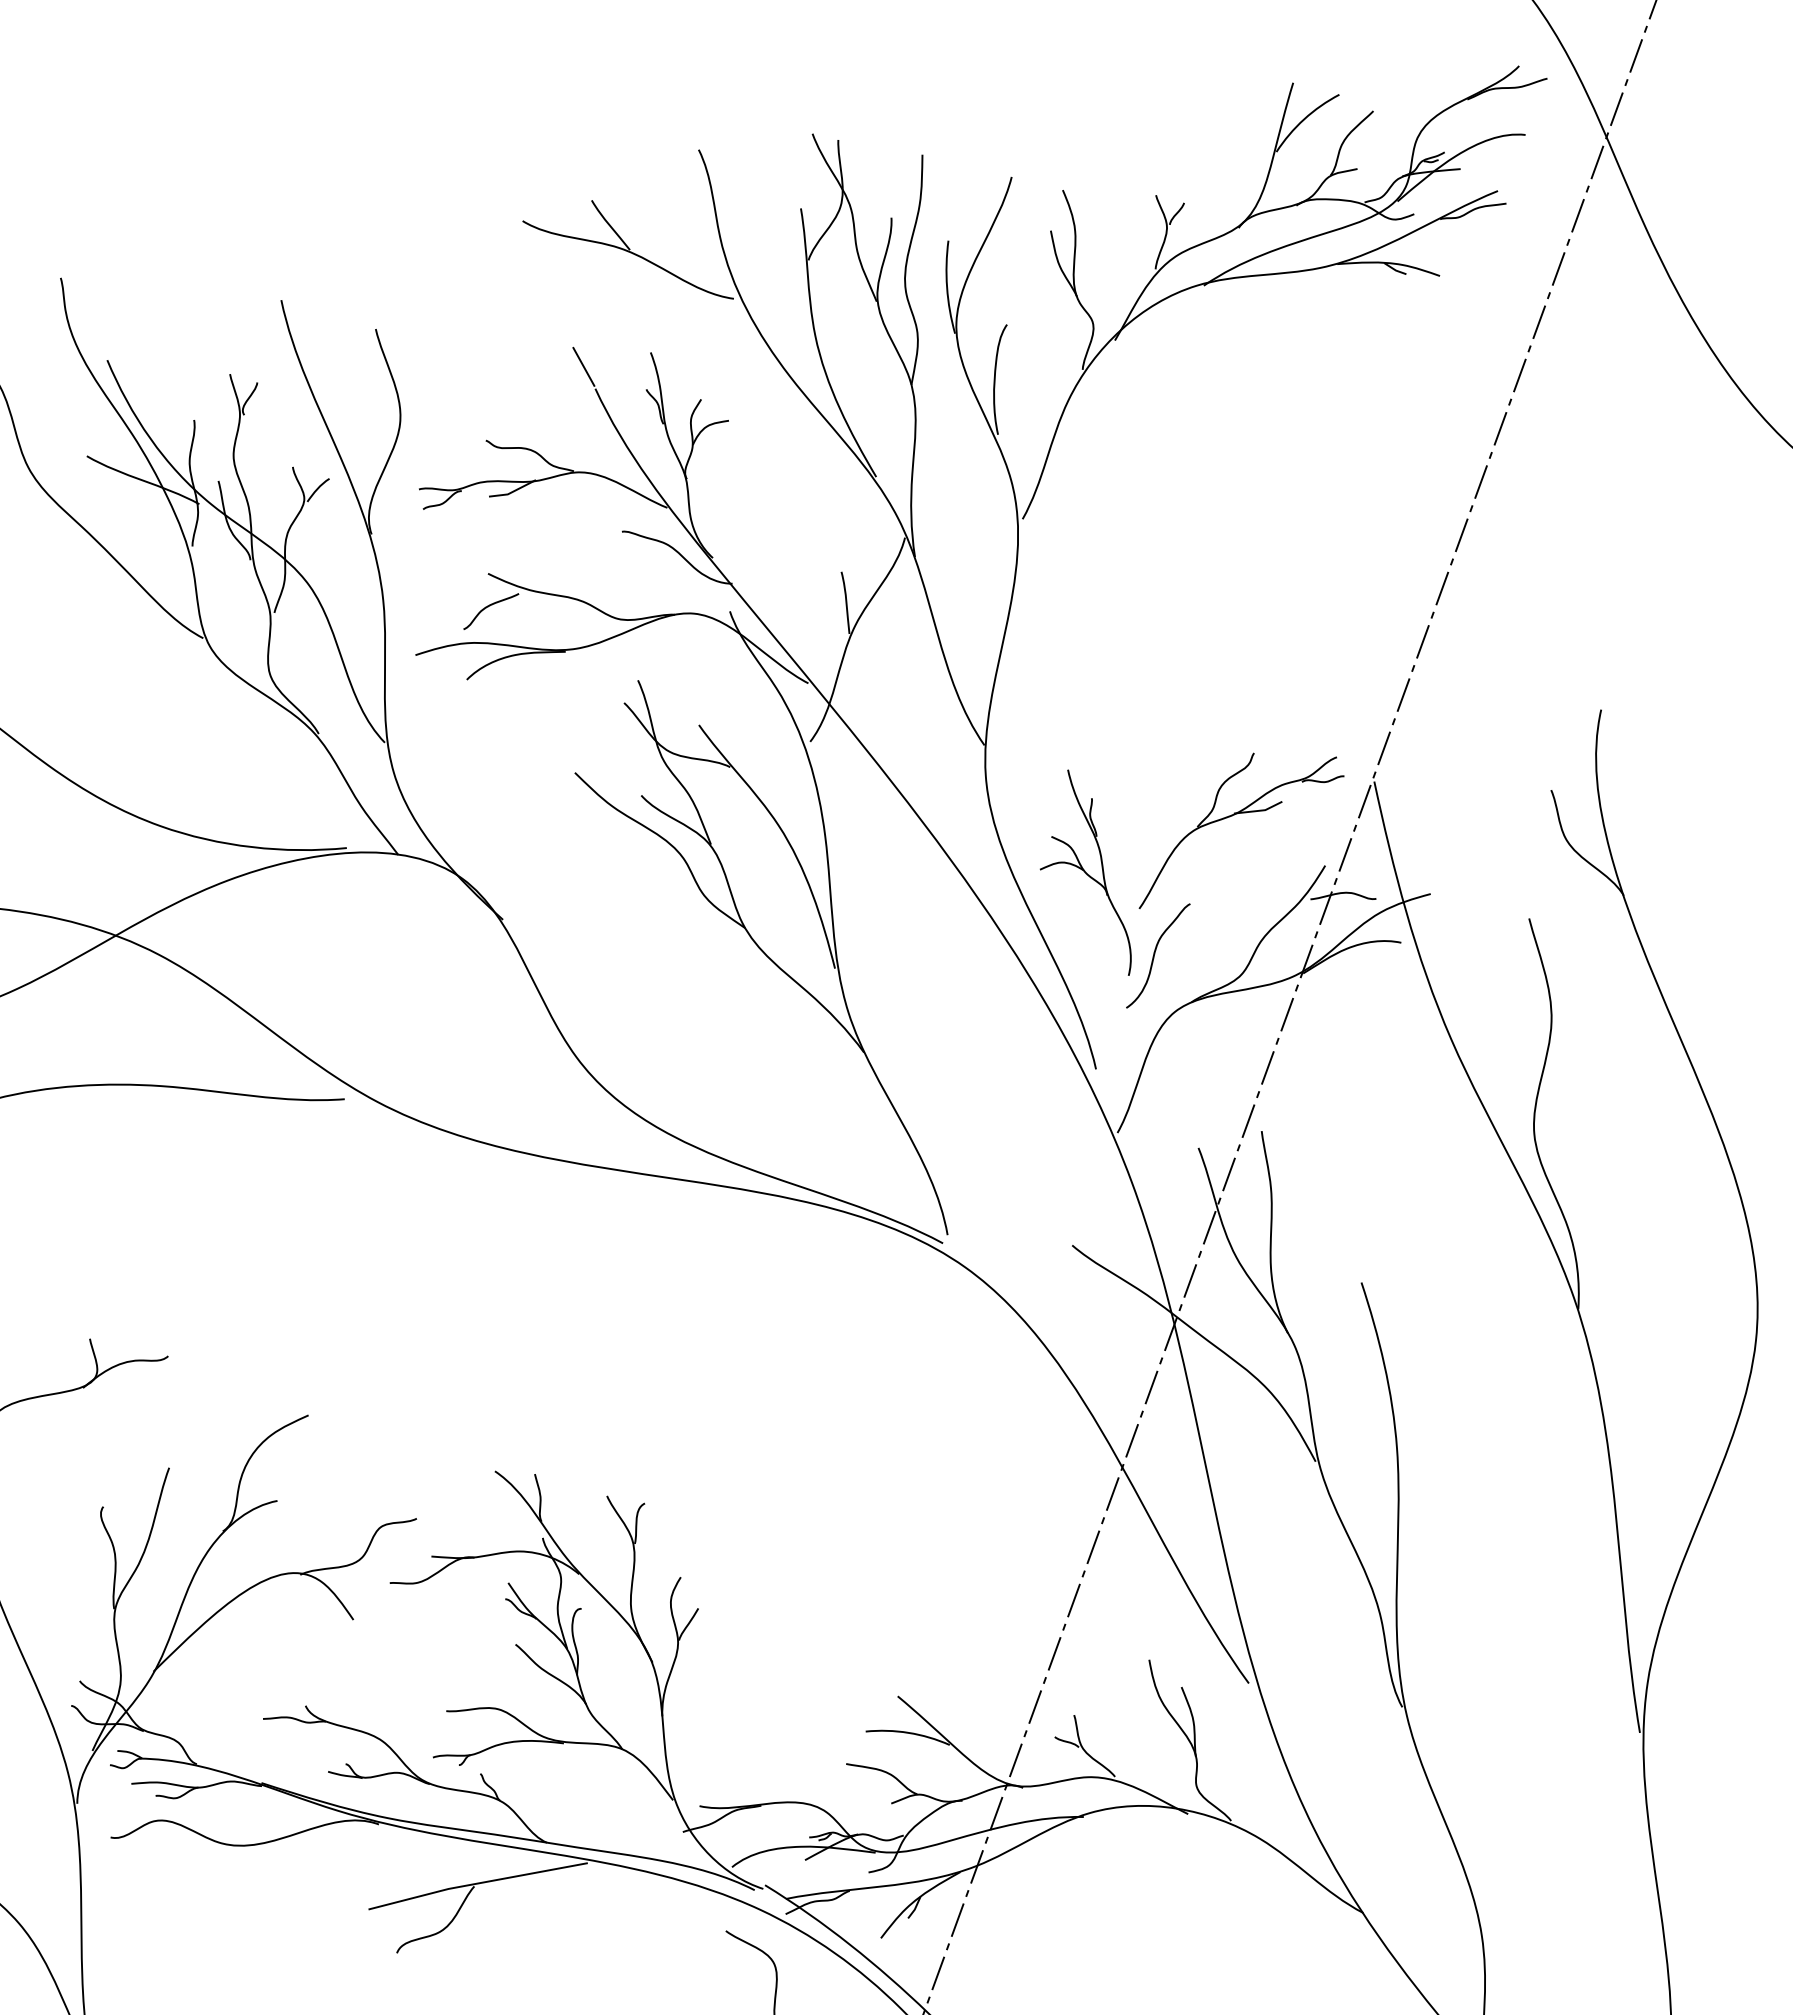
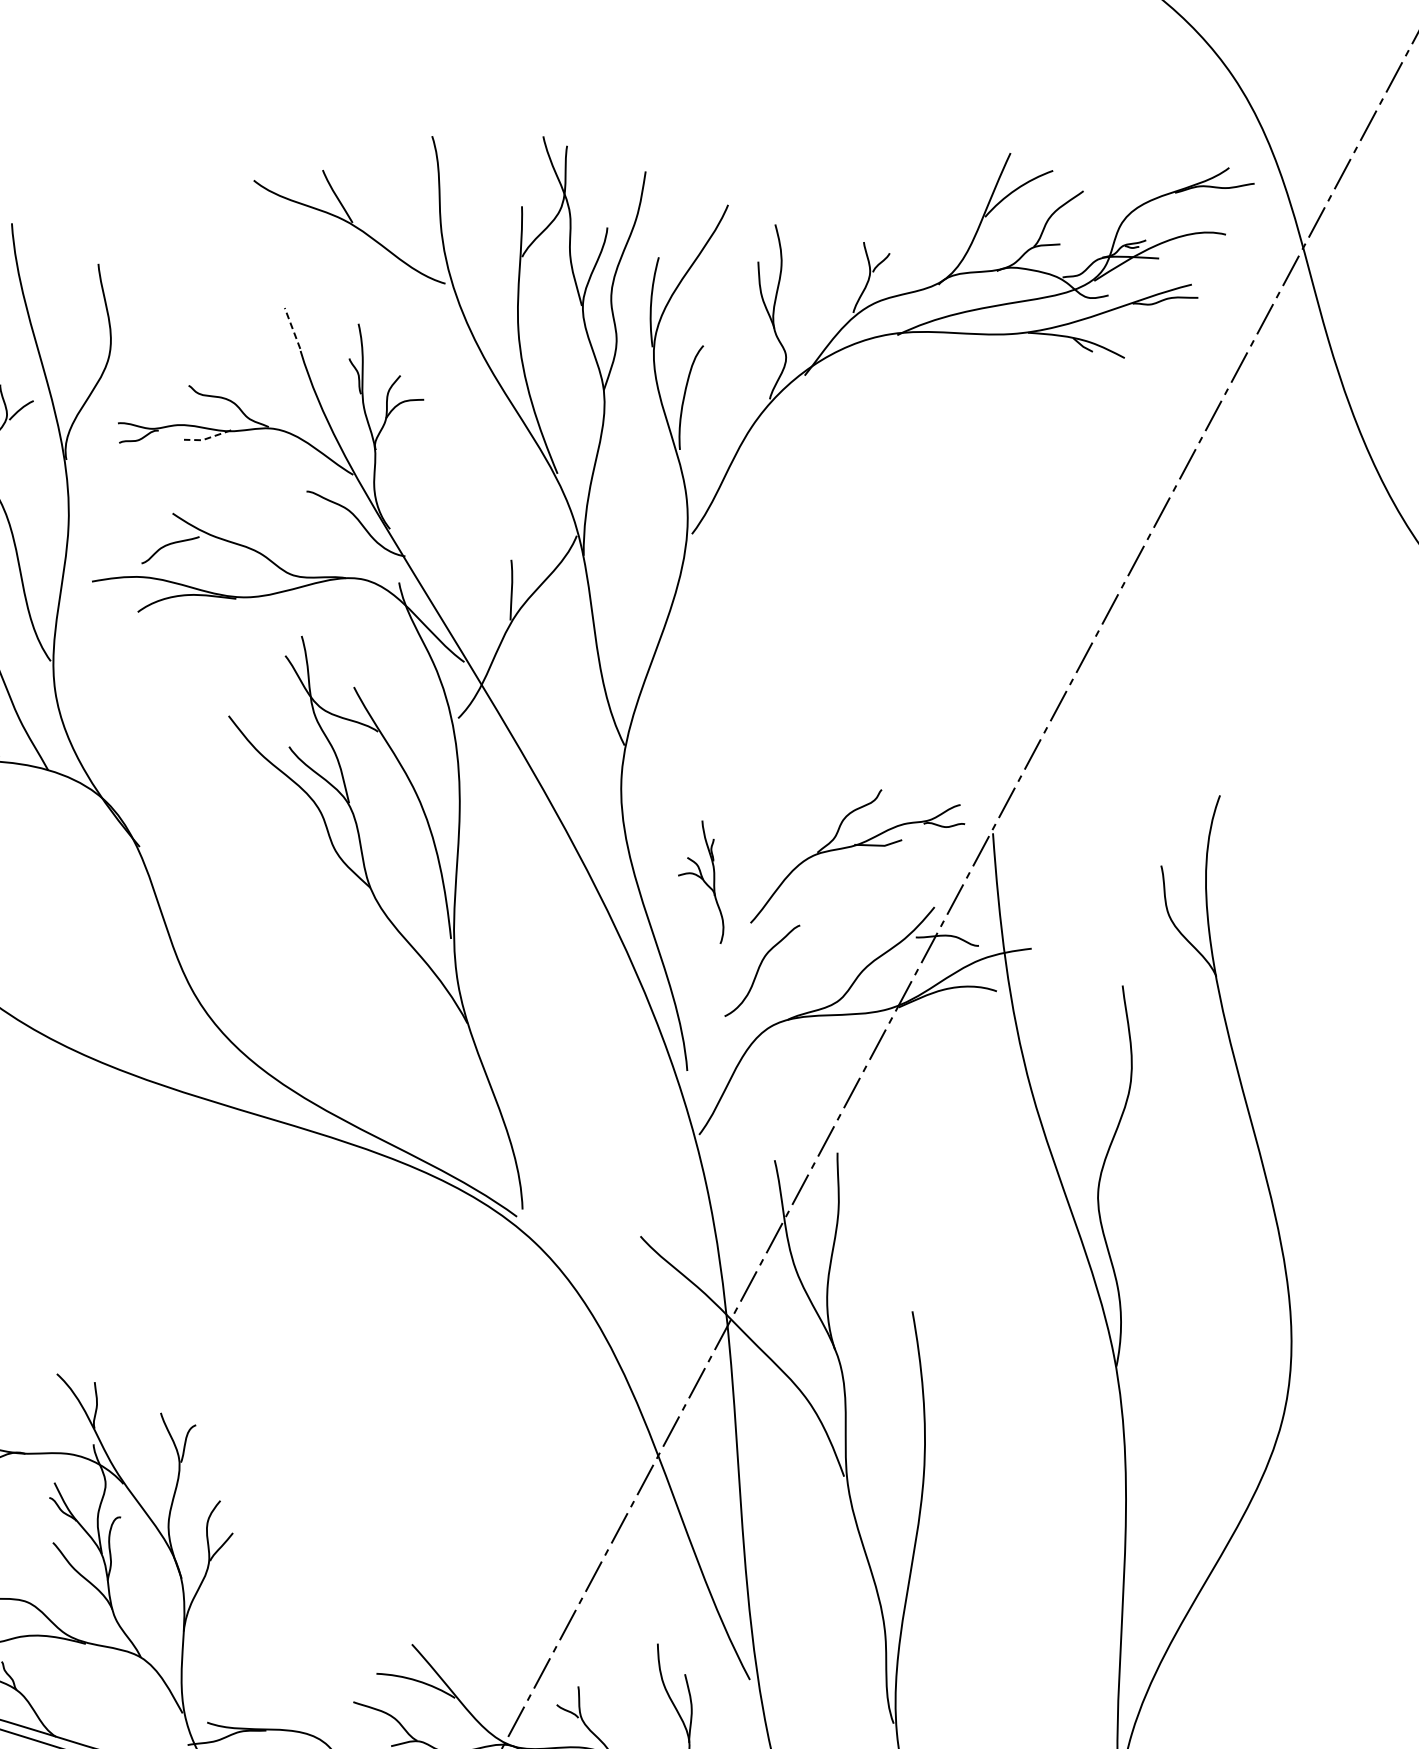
line: (583, 366) -> (292, 328), solid -> dashed
line: (513, 491) -> (208, 438), solid -> dashed
part: (1085, 872) -> (704, 881), size x0.6

